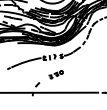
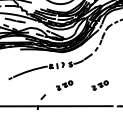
part: (86, 74) -> (99, 85), added

